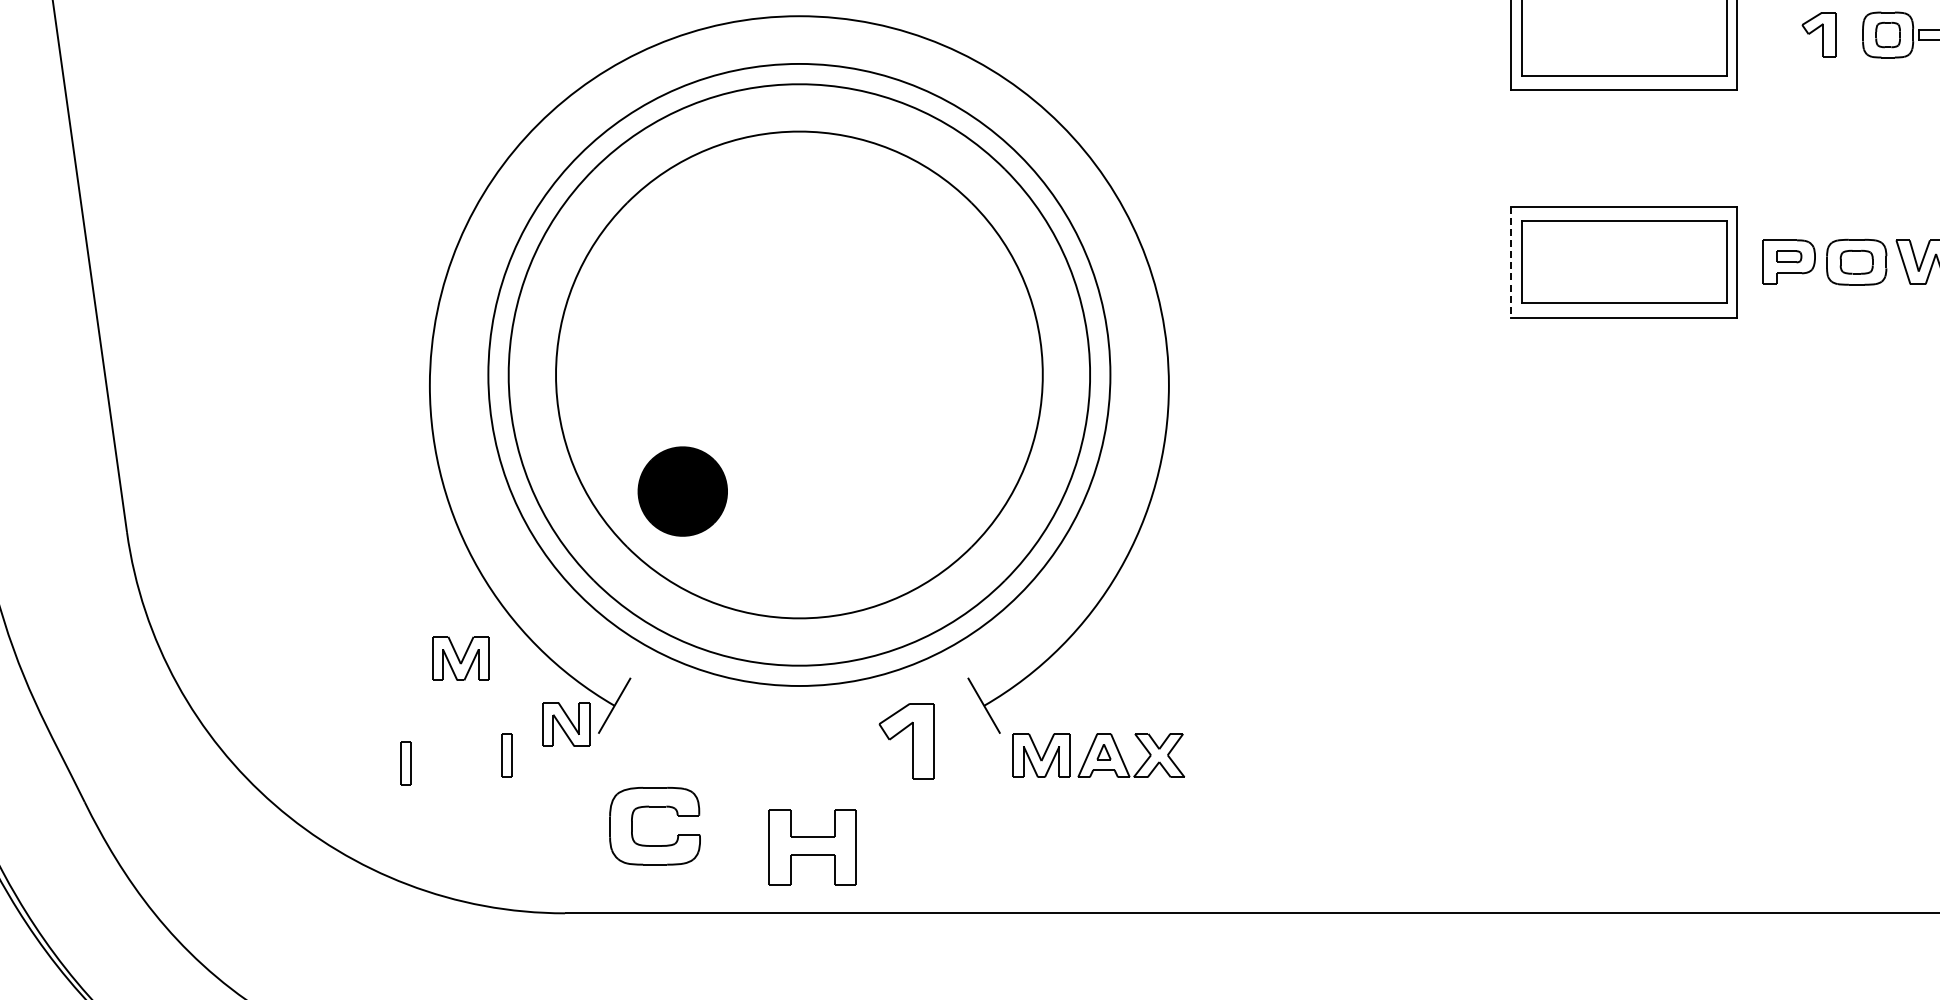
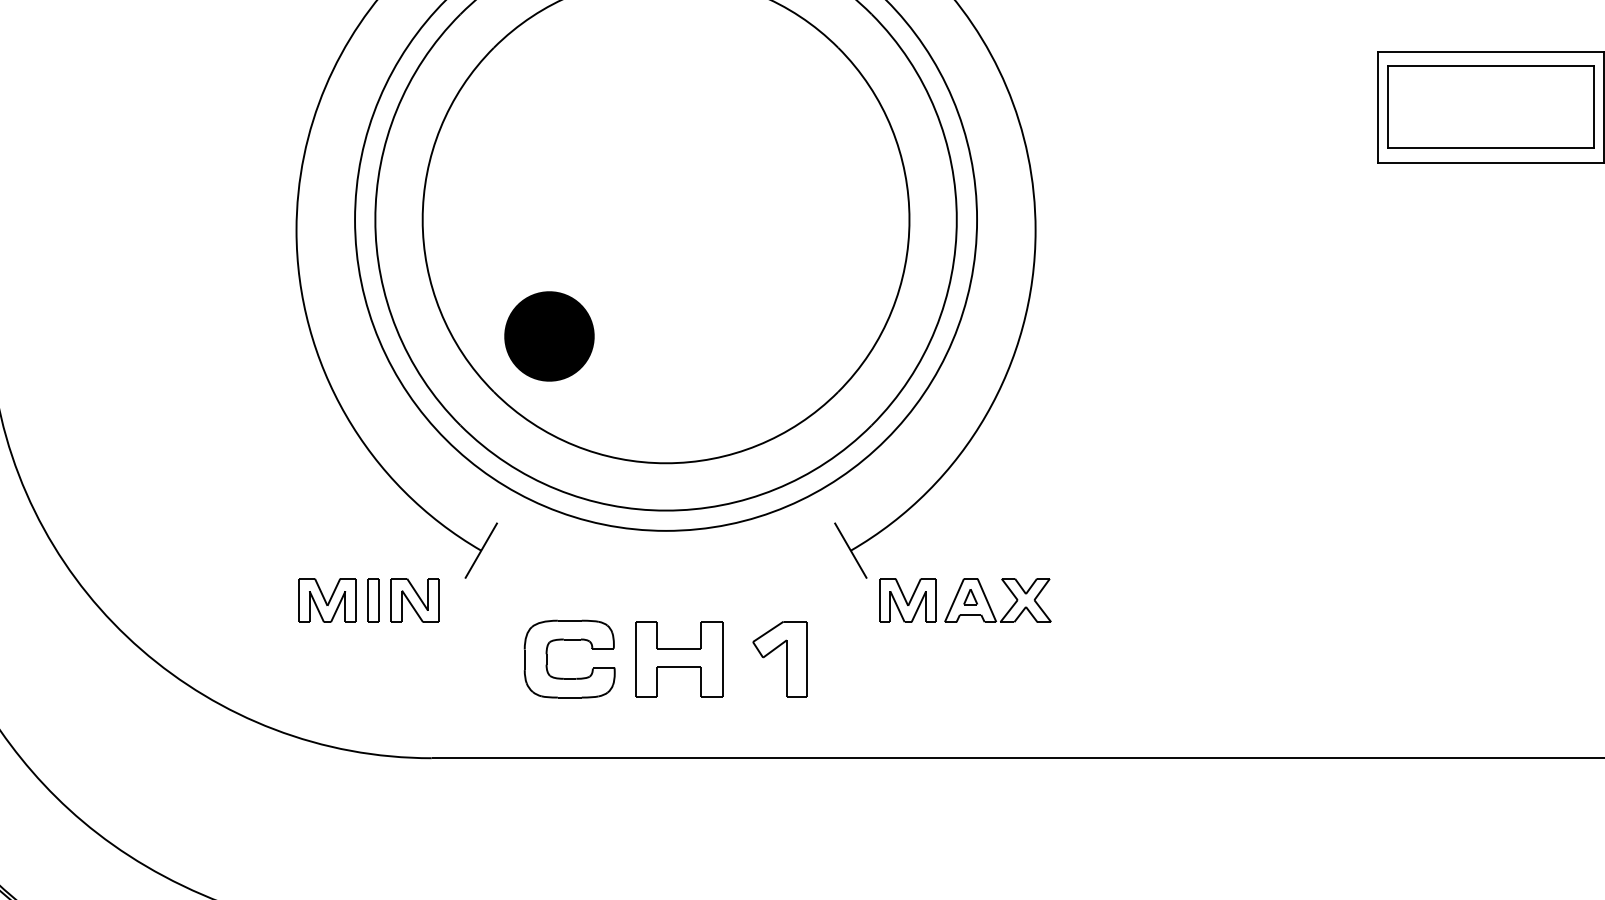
line: (1511, 262) -> (1378, 107), dashed -> solid
part: (460, 658) -> (327, 600), moved
part: (566, 724) -> (415, 600), moved
part: (906, 741) -> (780, 659), moved
part: (405, 763) -> (272, 608), removed
part: (654, 807) -> (569, 640), moved
part: (812, 847) -> (679, 659), moved

